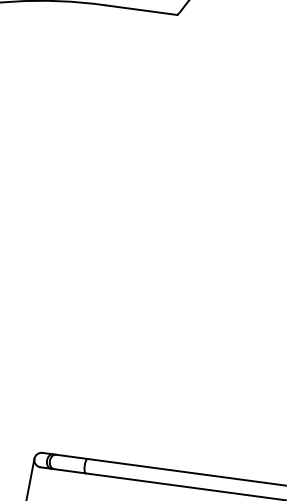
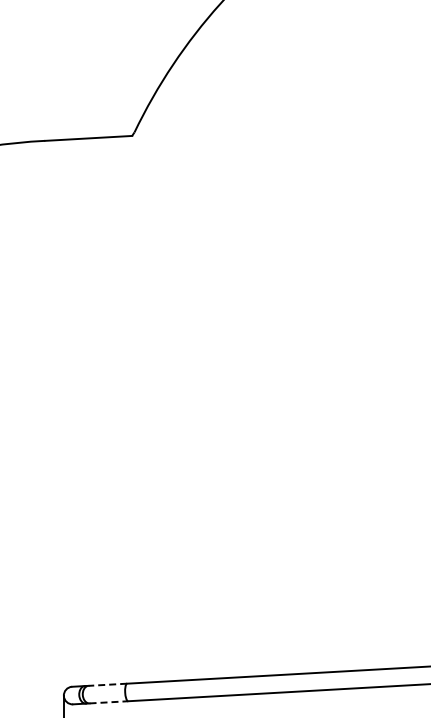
line: (71, 456) -> (107, 684), solid -> dashed
line: (70, 471) -> (109, 702), solid -> dashed

